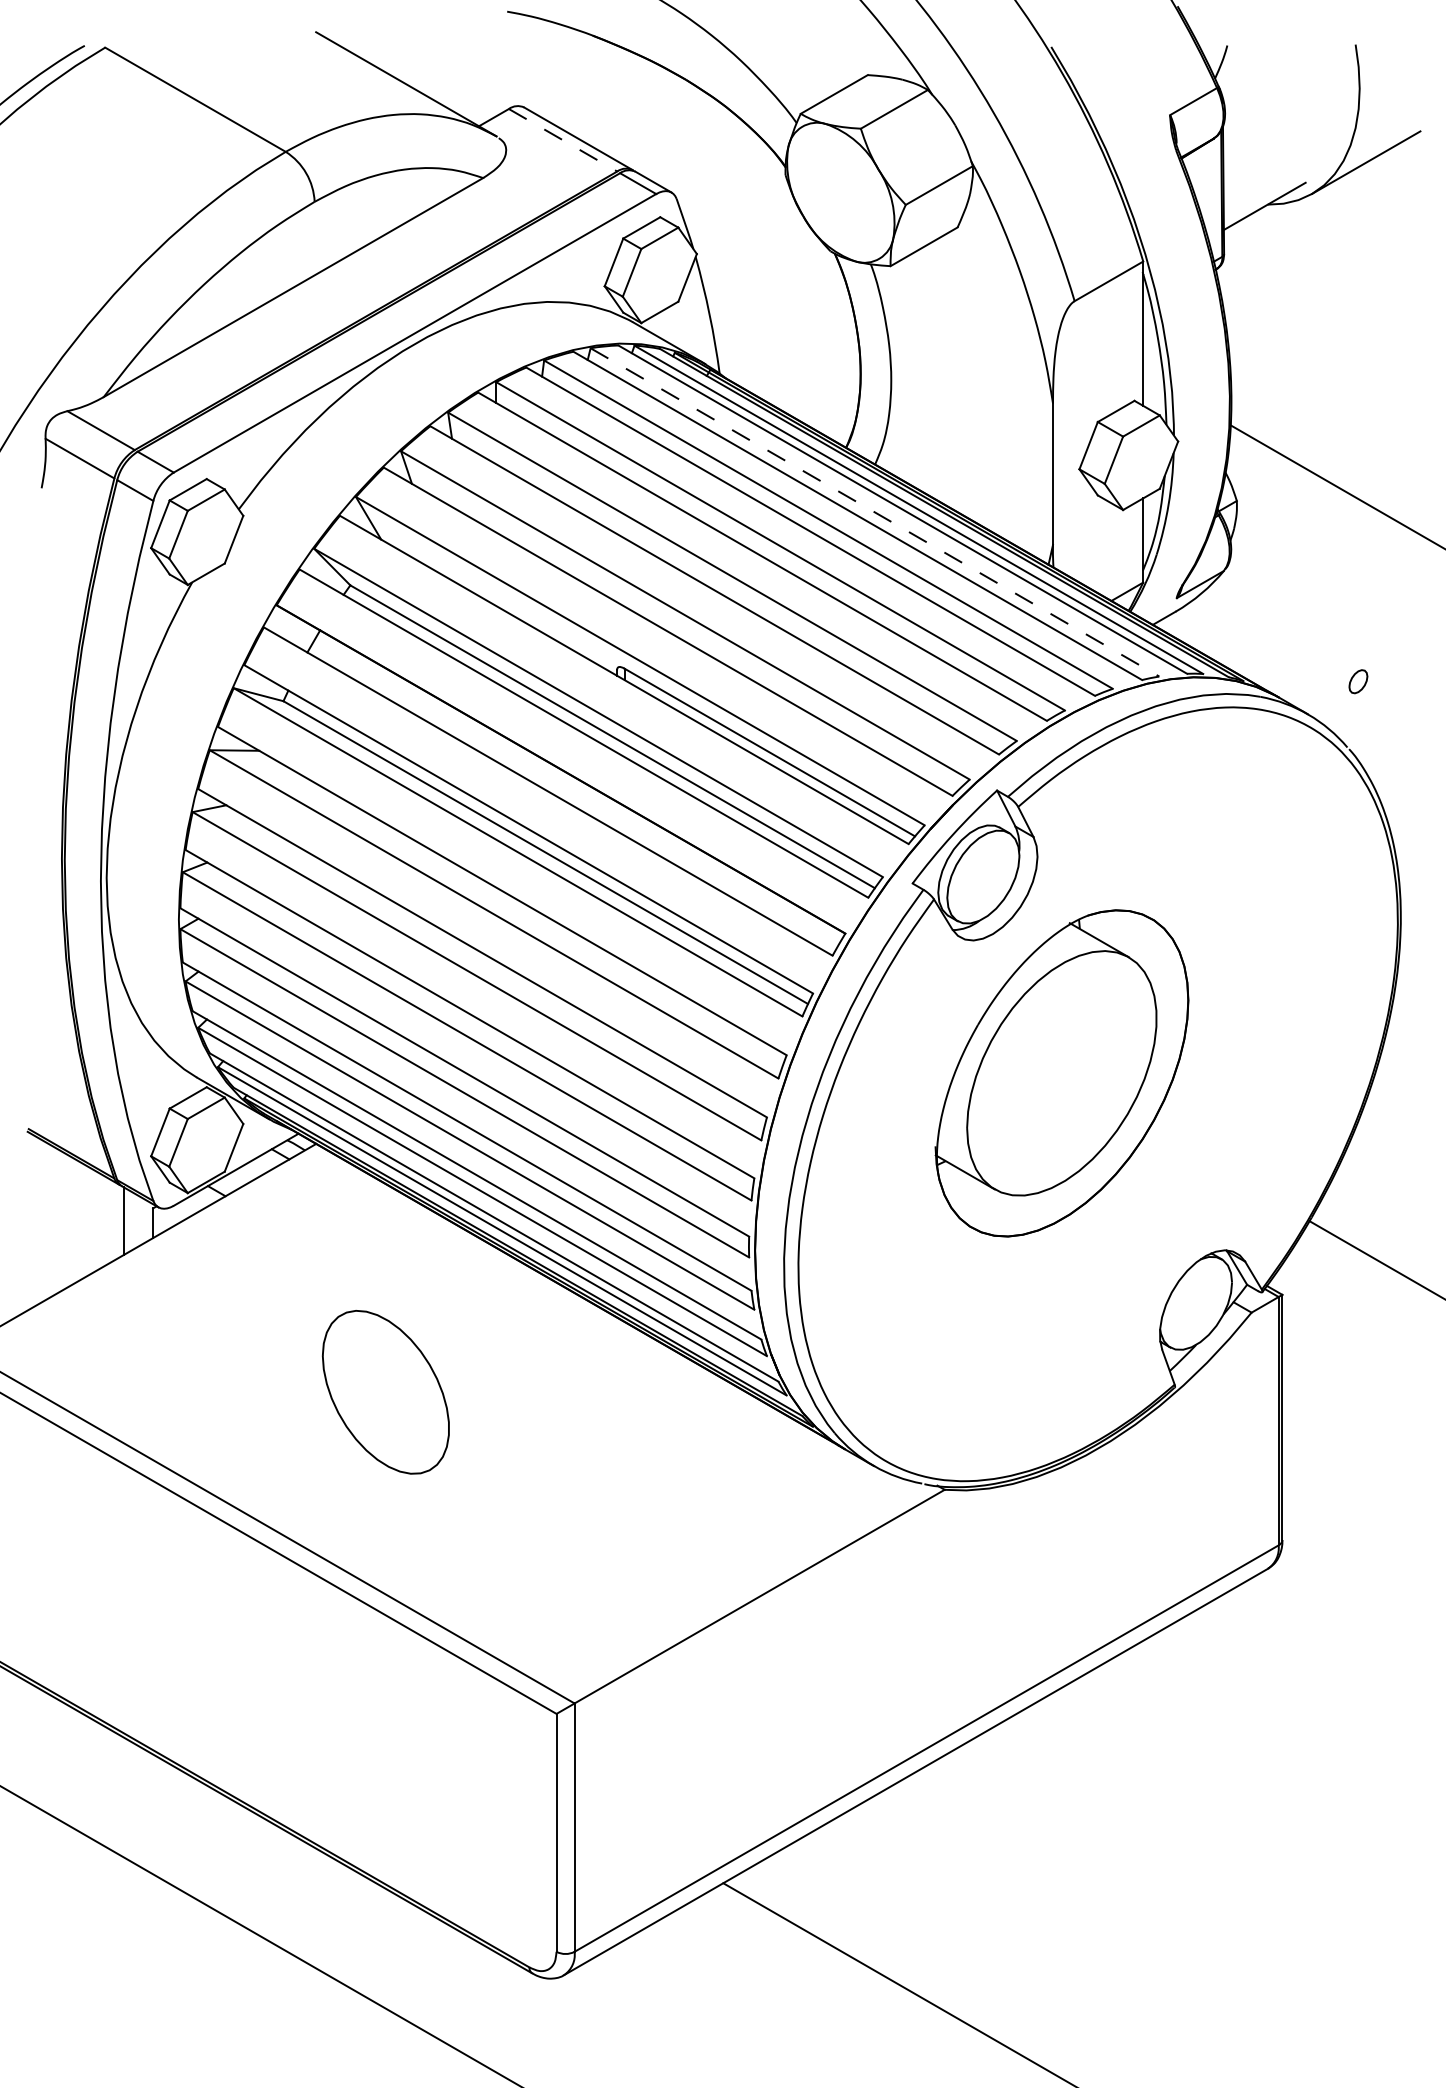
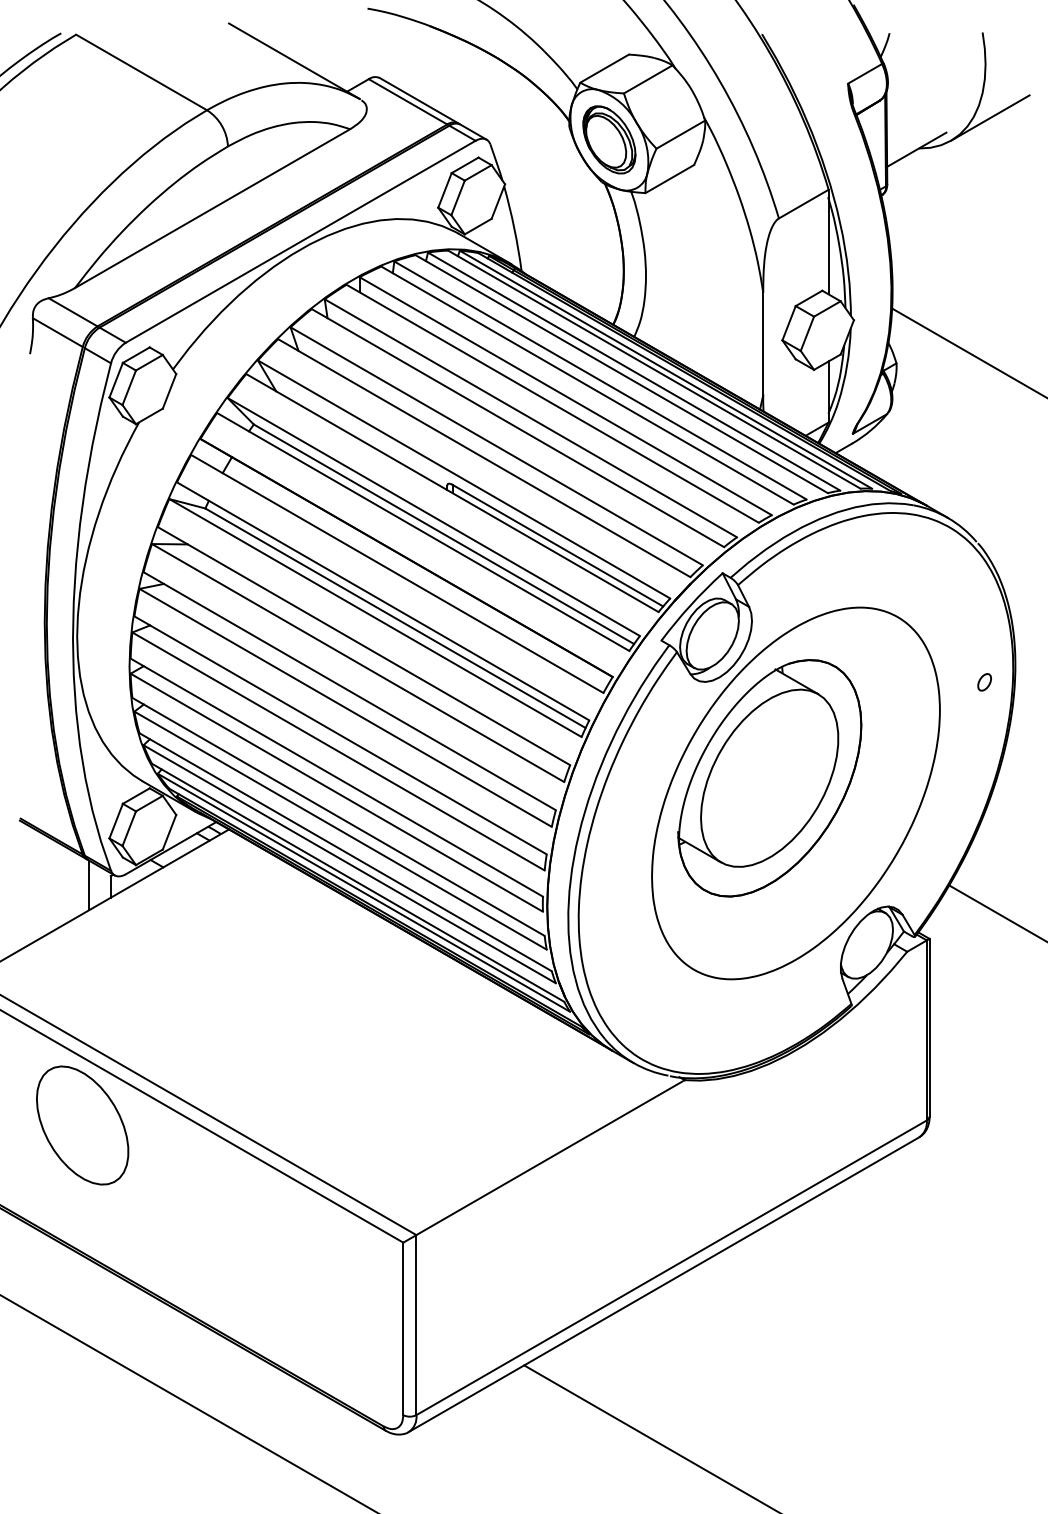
line: (563, 141) -> (408, 102), dashed -> solid
part: (840, 192) -> (609, 139), added
line: (875, 512) -> (634, 371), dashed -> solid
part: (1358, 681) -> (984, 682), moved
part: (1097, 1094) -> (795, 793), added
part: (385, 1392) -> (82, 1125), moved

